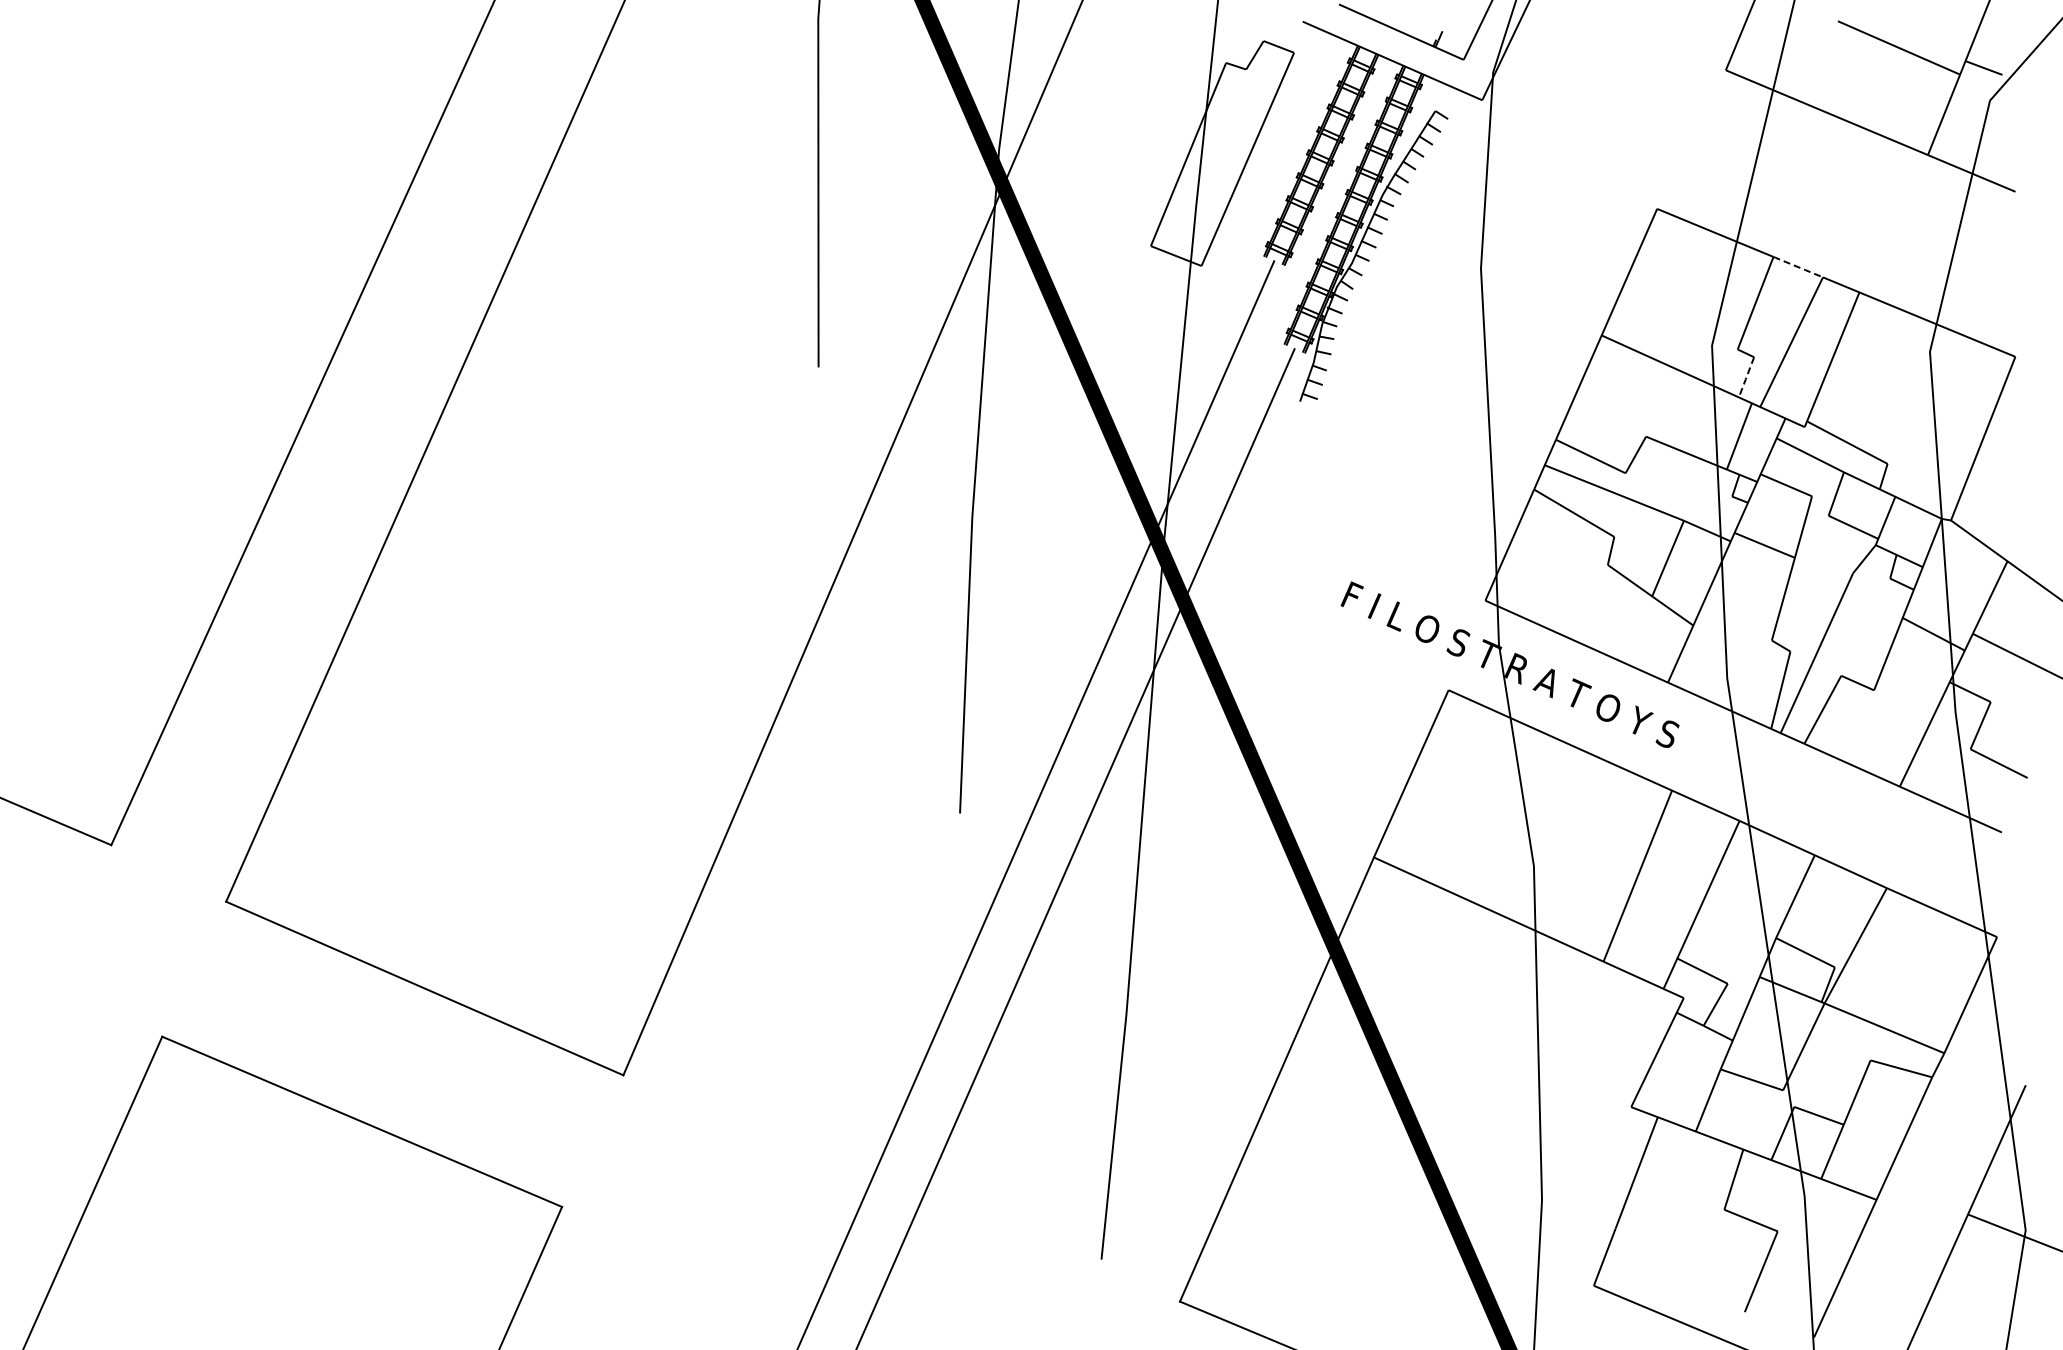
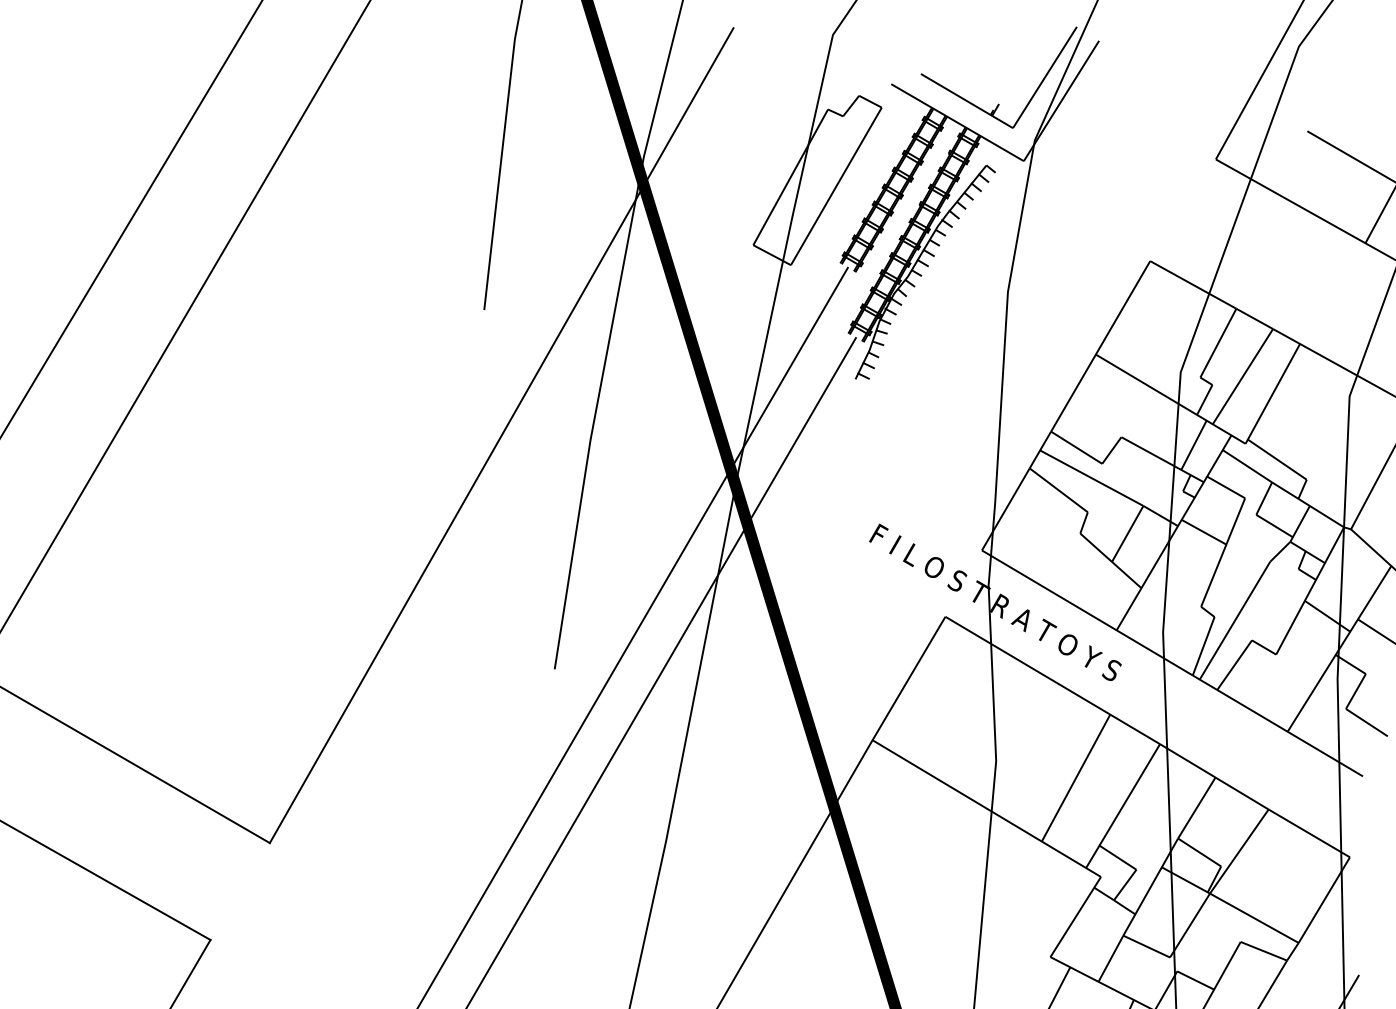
line: (1798, 267) -> (1254, 319), dashed -> solid
line: (1746, 378) -> (1204, 400), dashed -> solid

